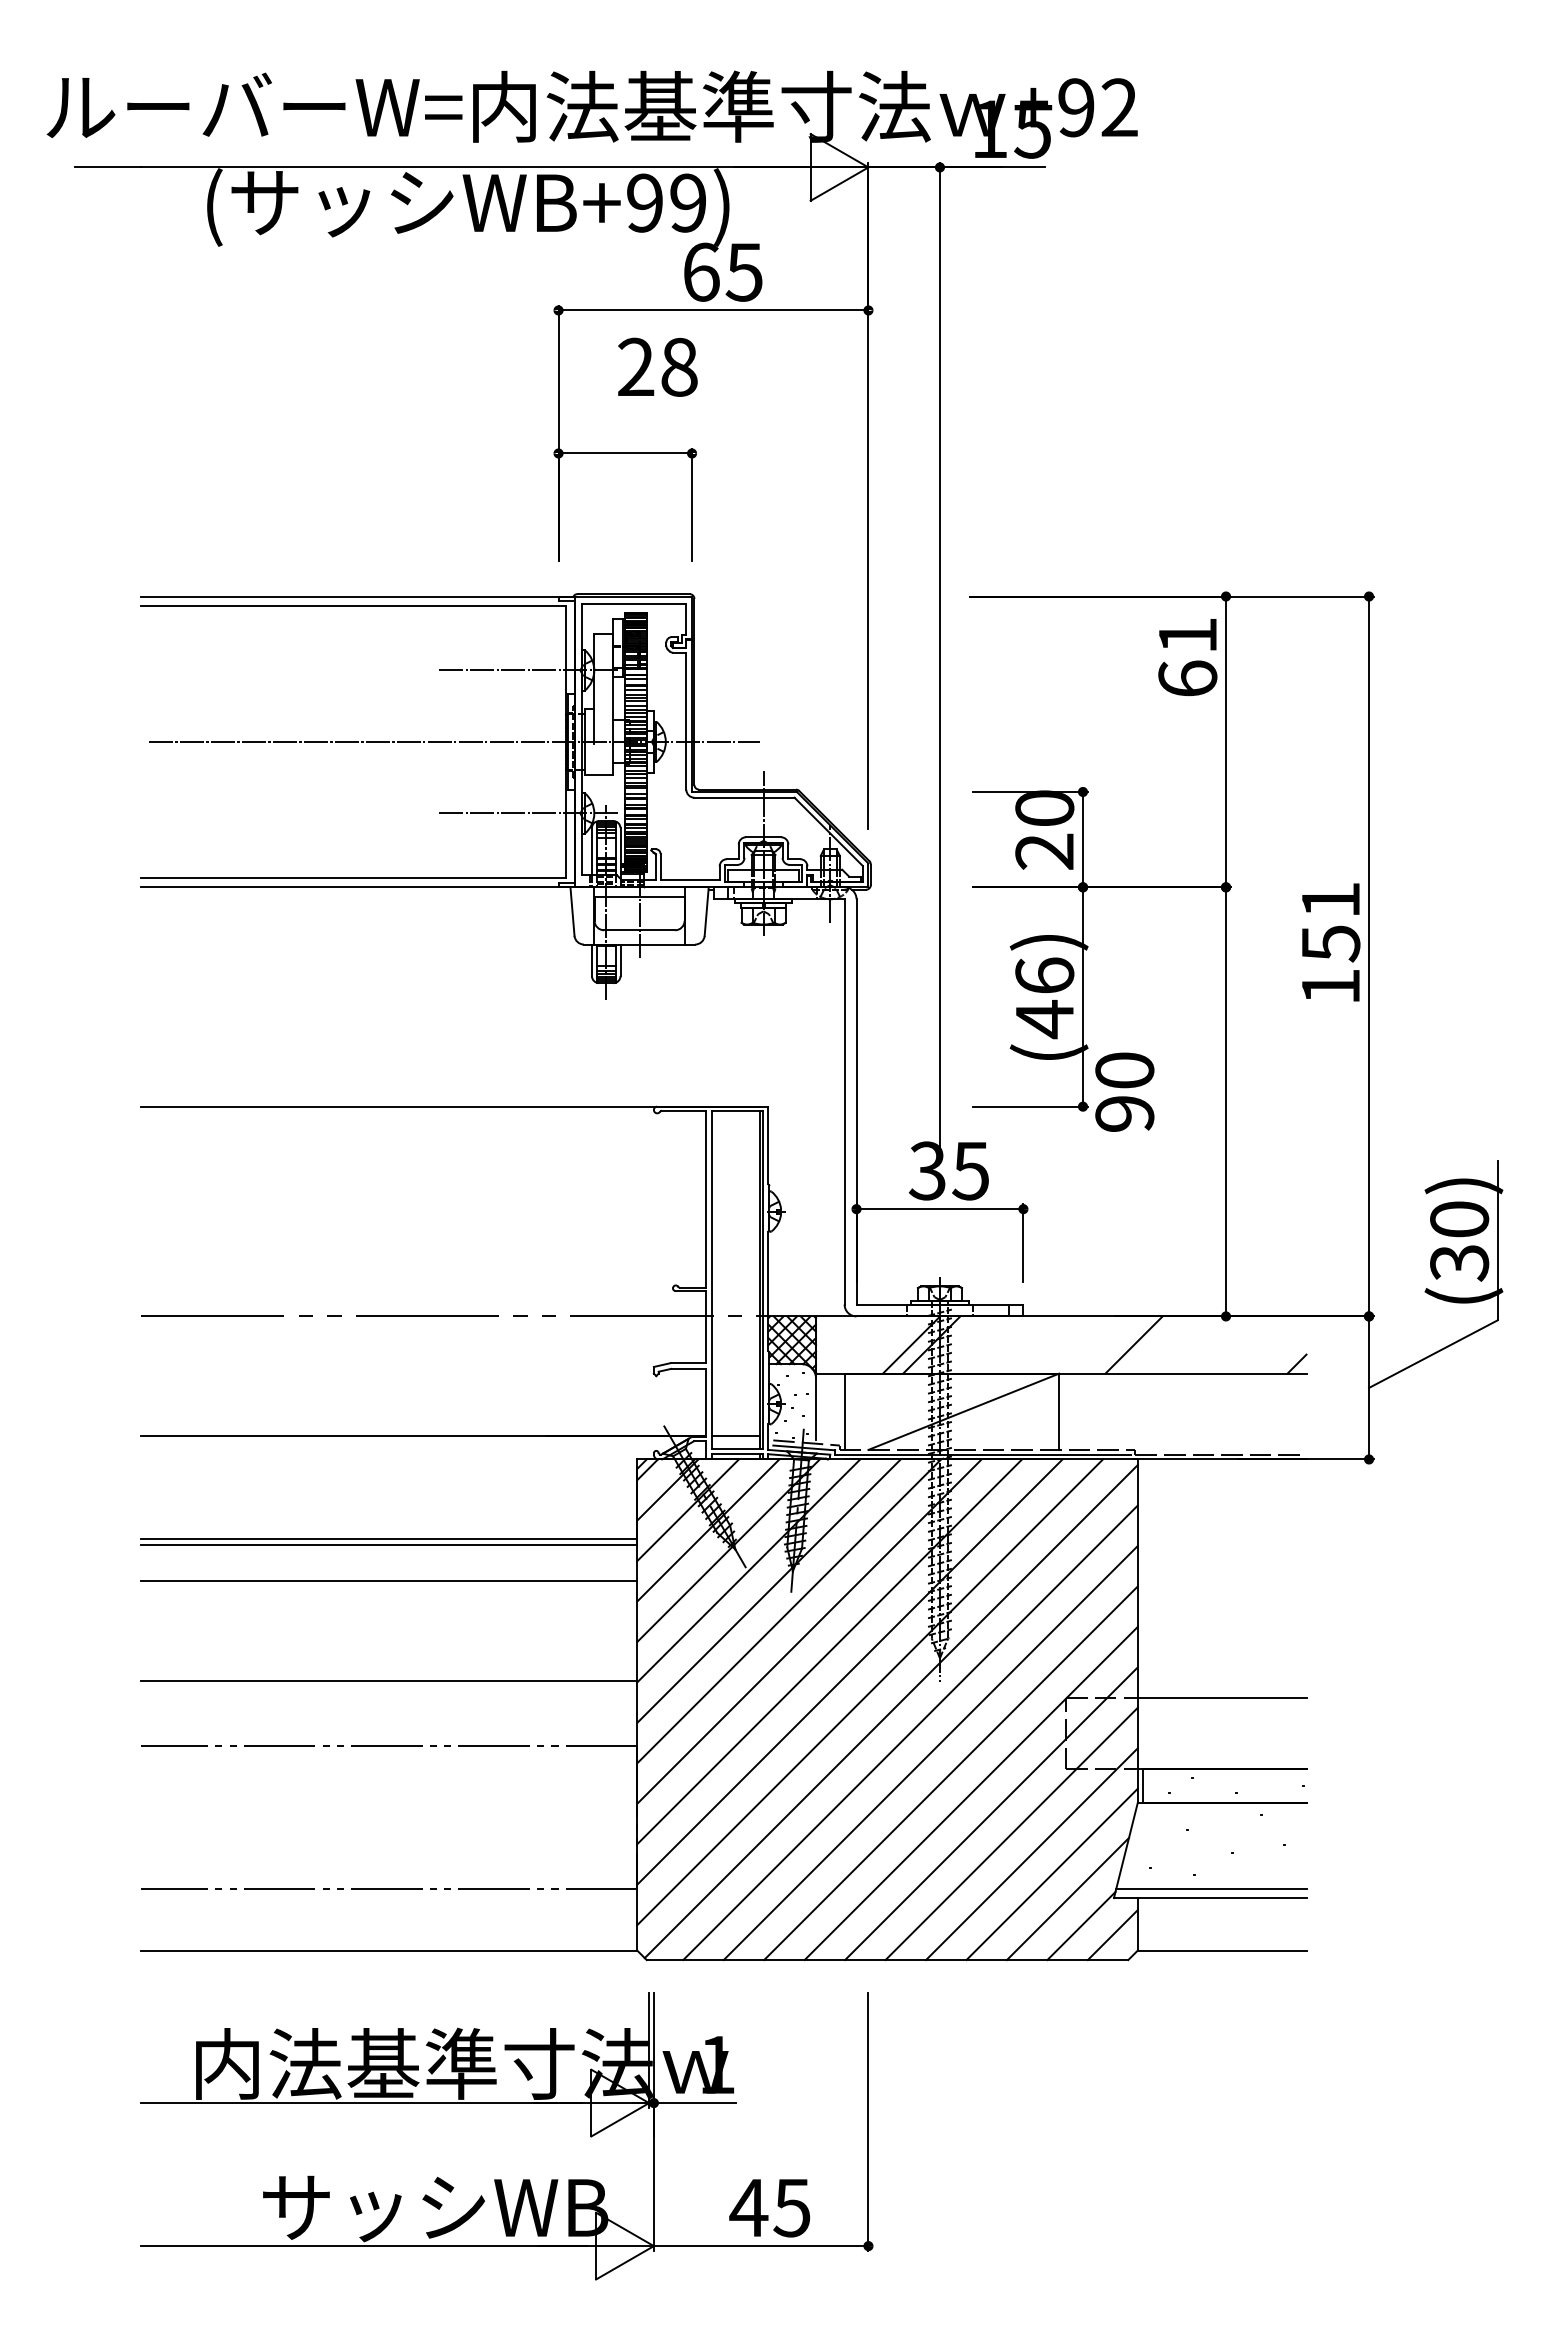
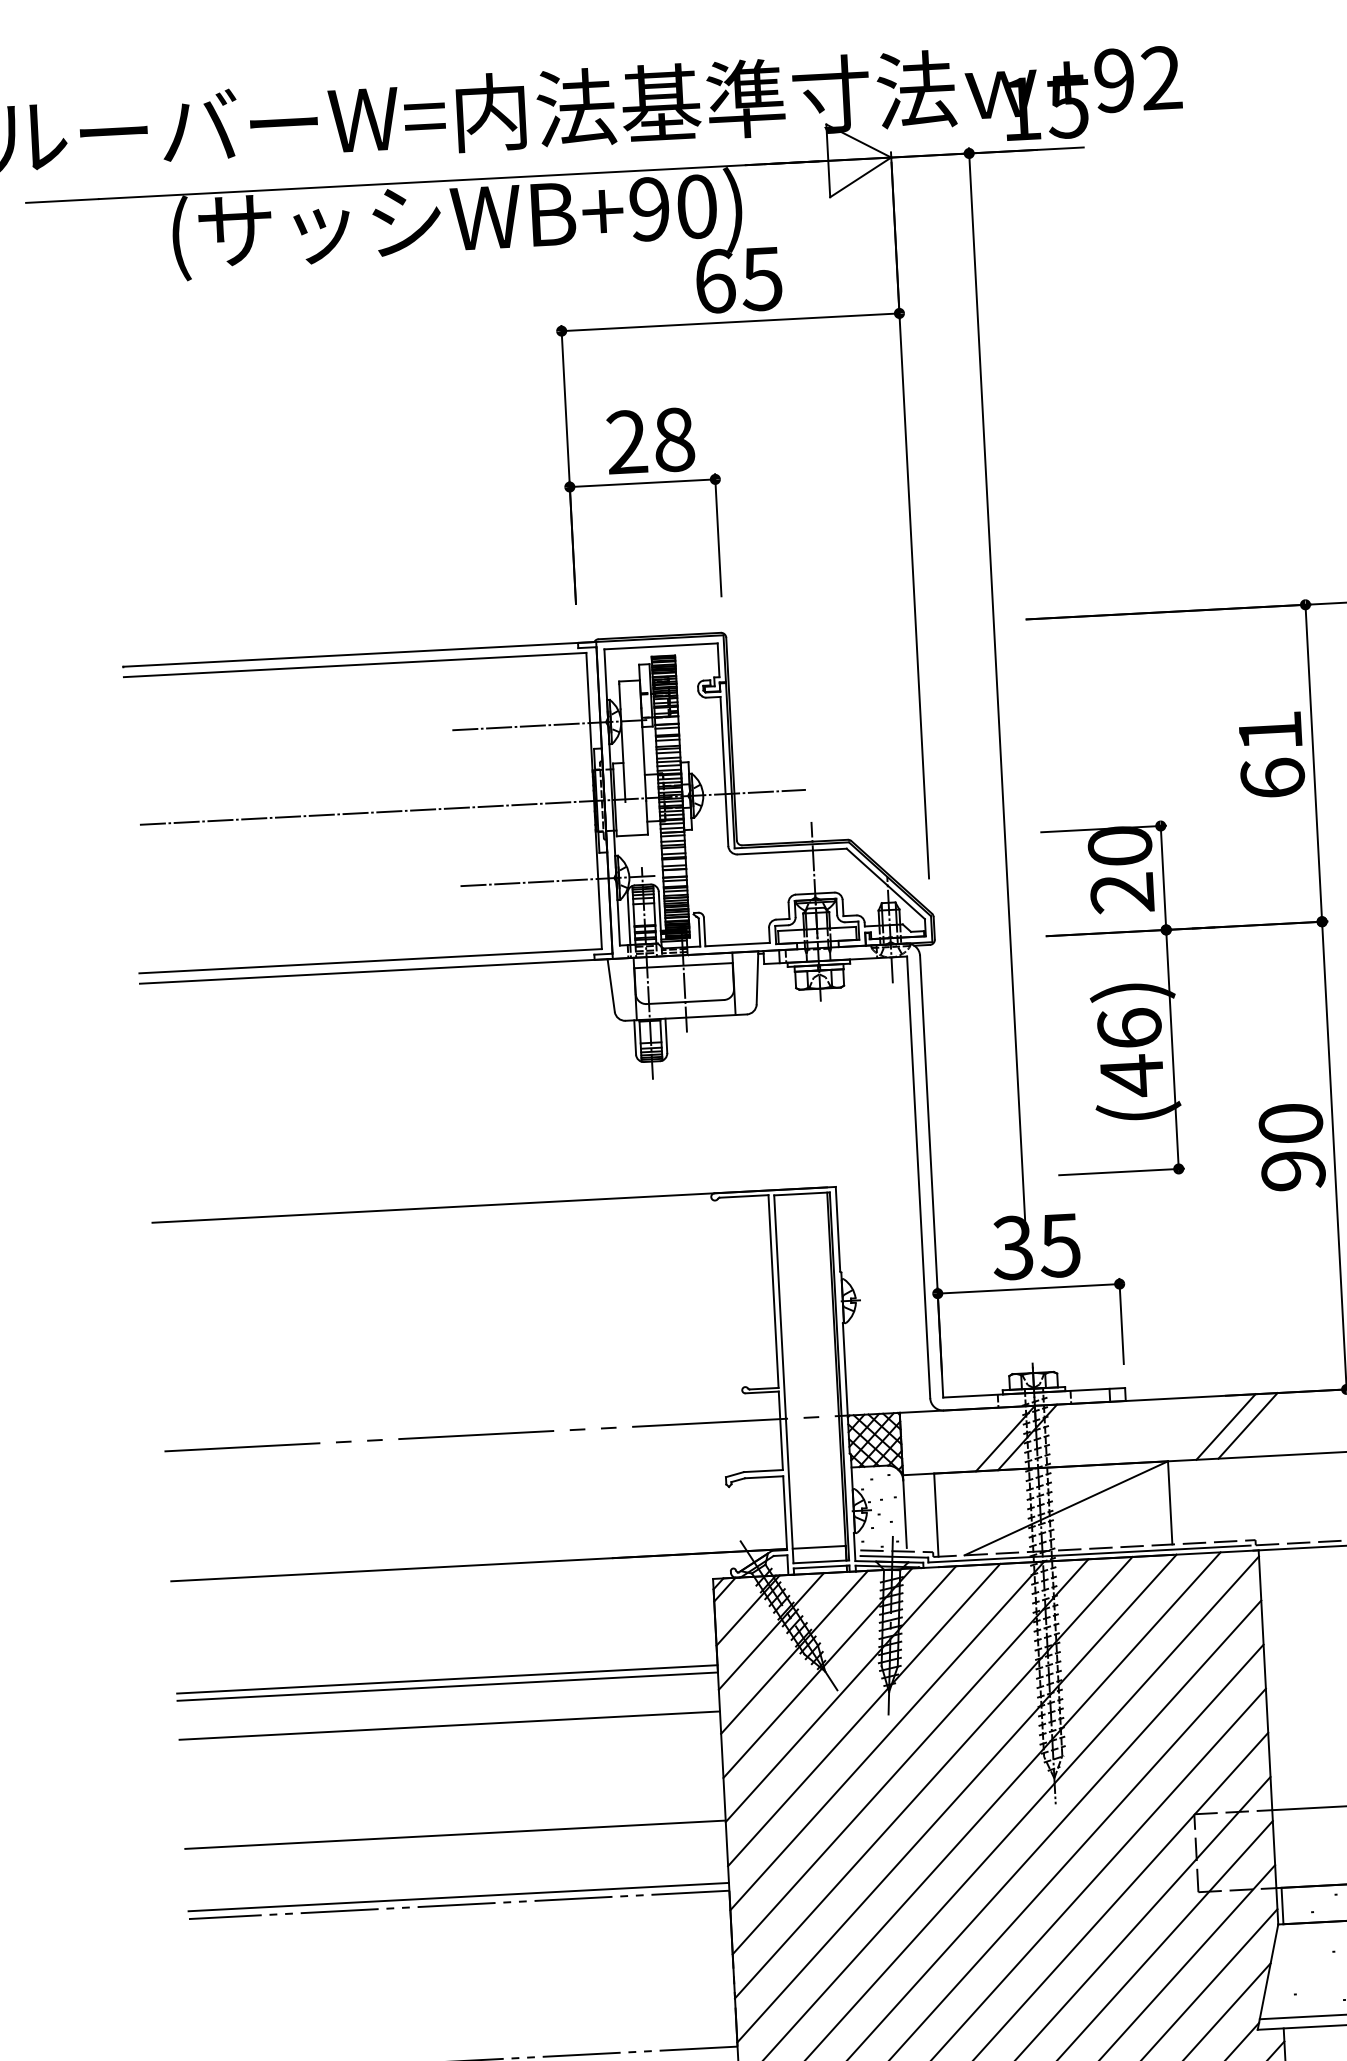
text: (688, 202) -> (697, 206), WB+99) -> WB+90)
text: (657, 366) -> (650, 440), moved
text: (1187, 657) -> (1271, 755), moved
text: (1124, 1091) -> (1291, 1146), moved
line: (1113, 1344) -> (1225, 1426), added
line: (389, 1738) -> (458, 1897), added

